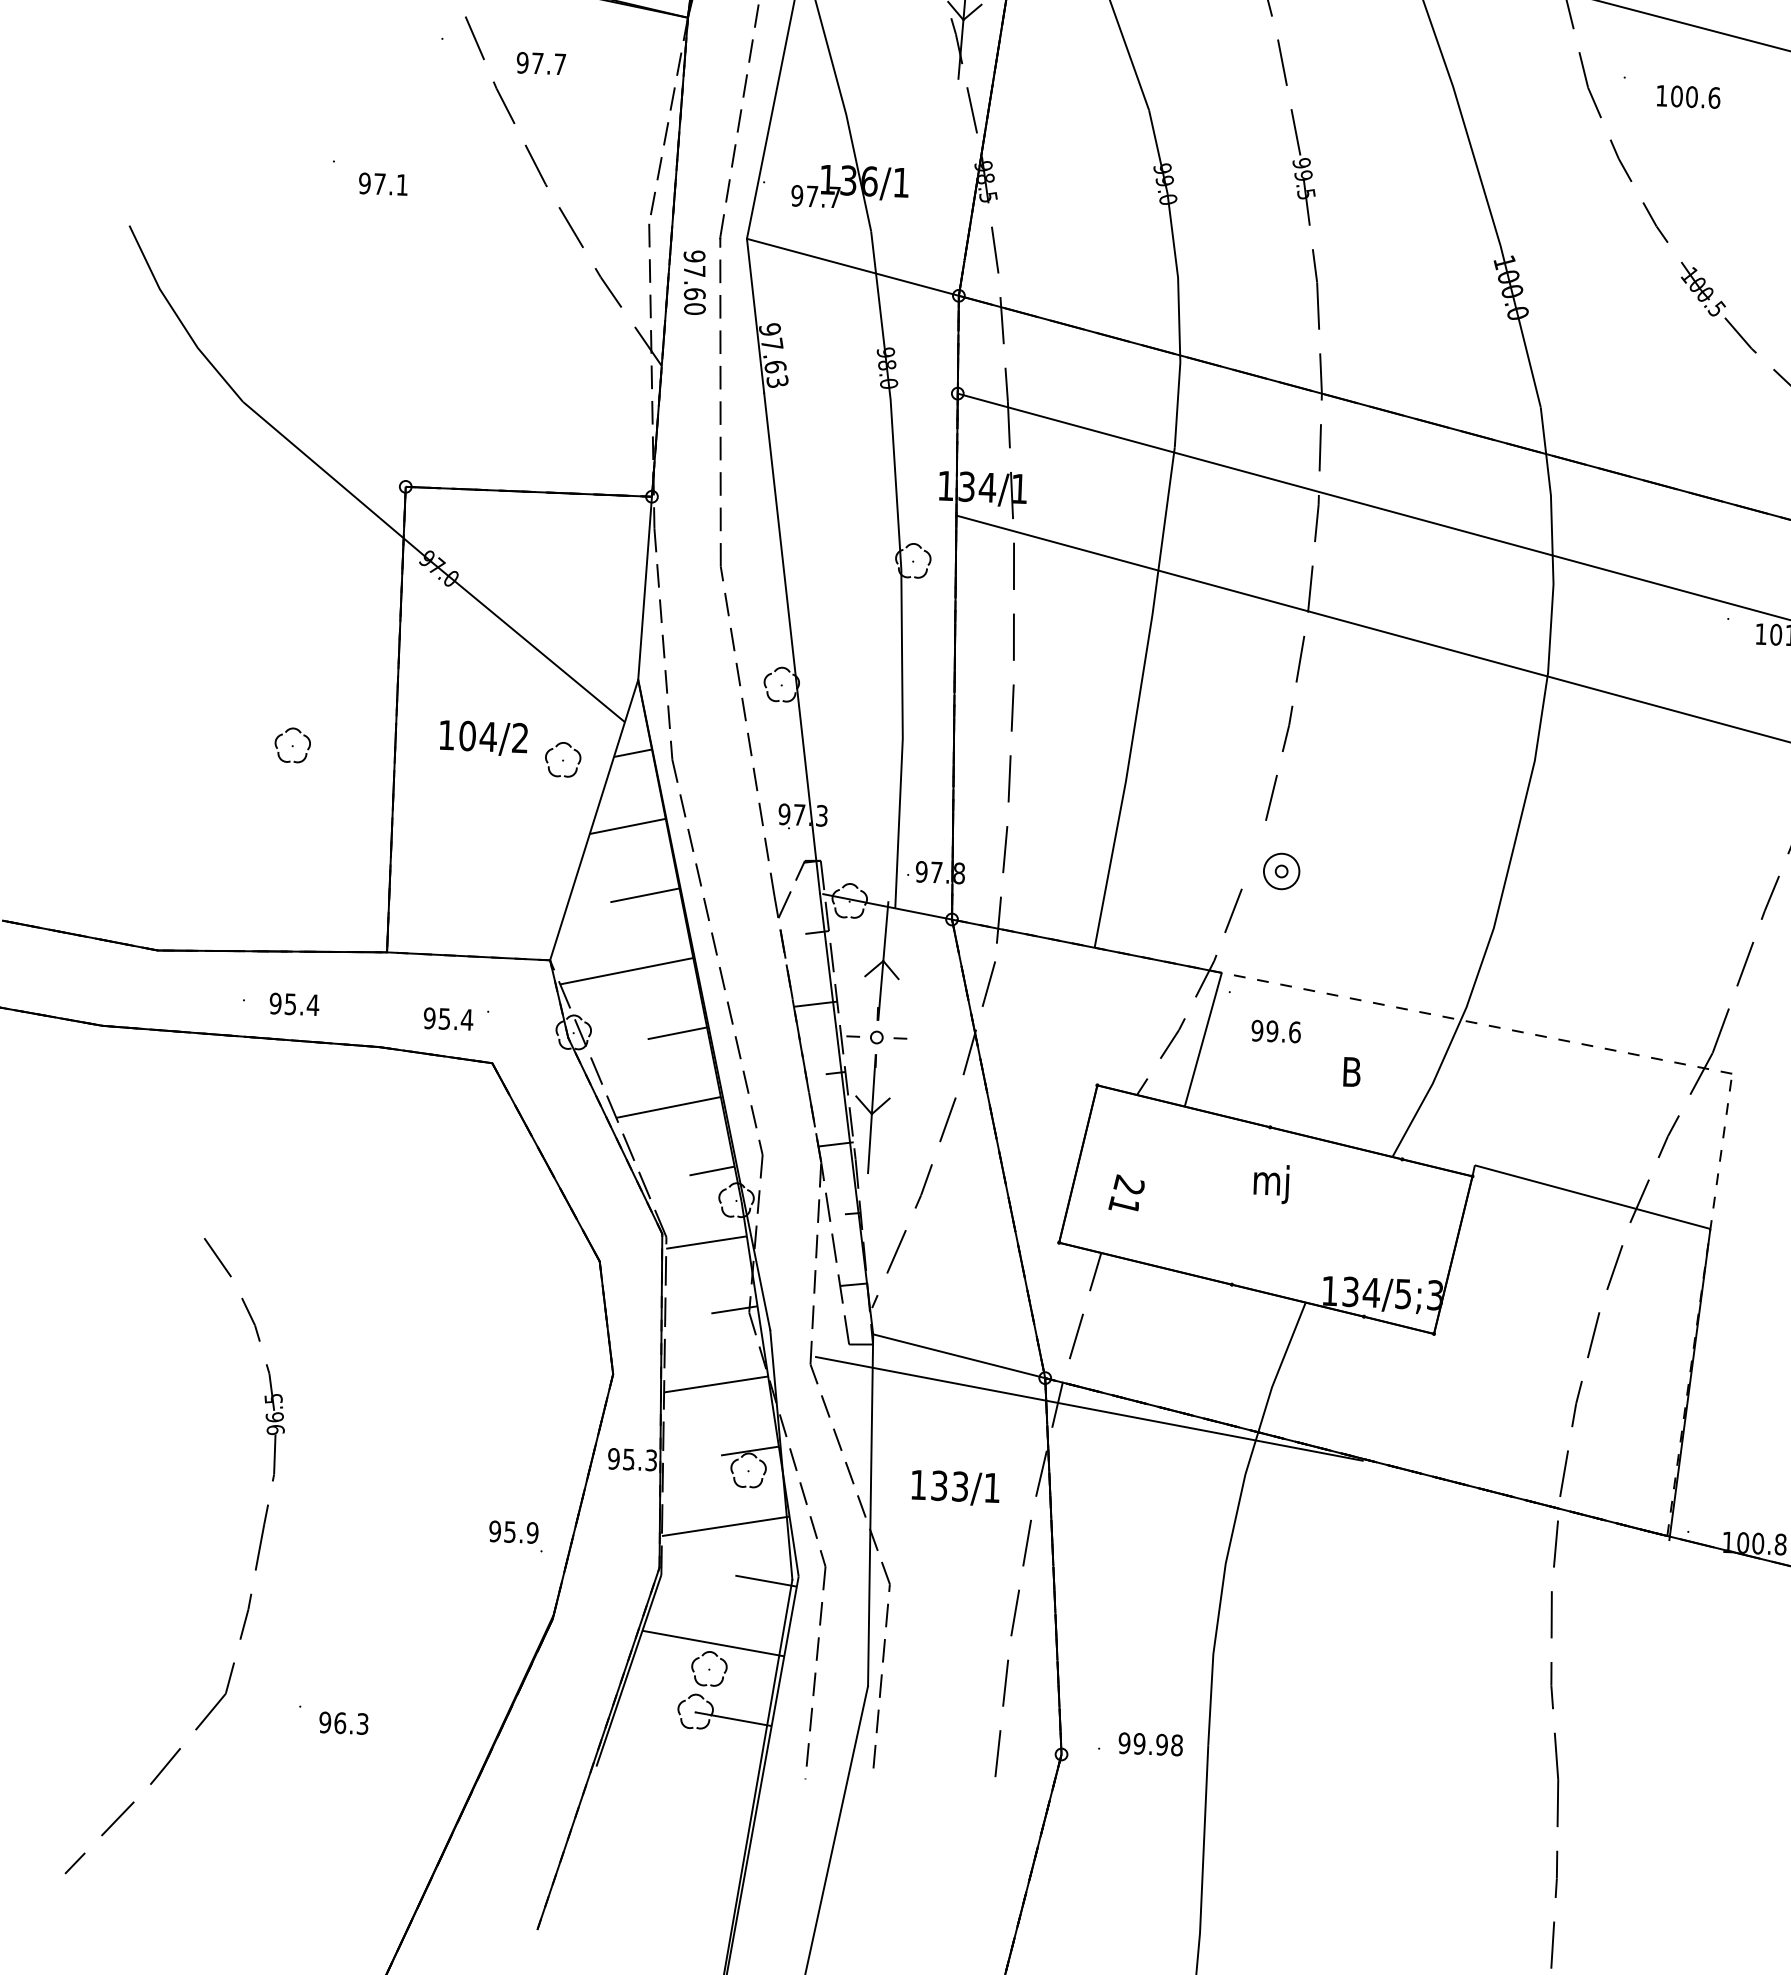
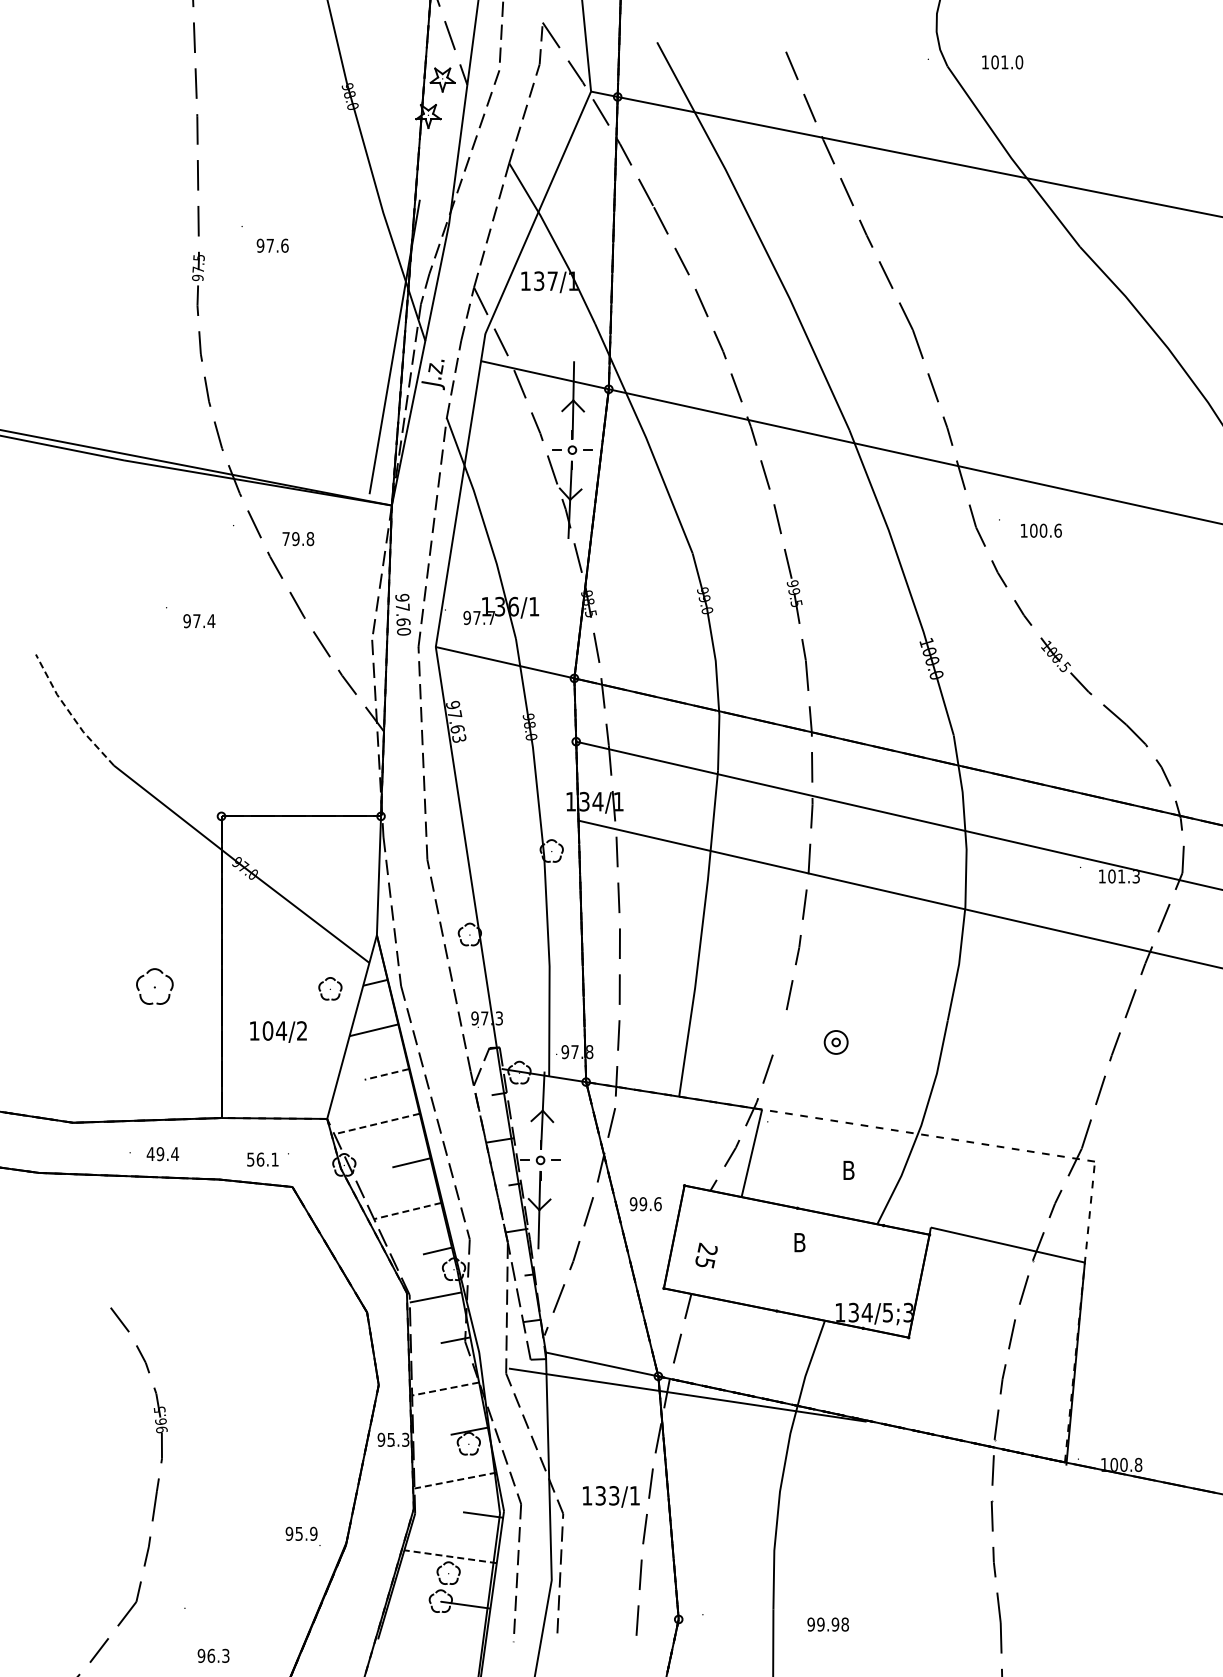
text: (541, 64) -> (298, 539), 97.7 -> 79.8
text: (402, 183) -> (211, 620), 97.1 -> 97.4
text: (693, 282) -> (402, 614), moved
line: (179, 318) -> (70, 713), solid -> dashed
text: (483, 737) -> (278, 1031), moved
part: (293, 745) -> (155, 986), size x1.6
part: (1280, 871) -> (835, 1042), moved
line: (644, 895) -> (386, 1074), solid -> dashed
line: (627, 972) -> (377, 1124), solid -> dashed
text: (282, 1004) -> (155, 1154), 95.4 -> 49.4
text: (449, 1018) -> (263, 1159), 95.4 -> 56.1
text: (1275, 1032) -> (645, 1204), moved
line: (668, 1108) -> (407, 1211), solid -> dashed
text: (1271, 1183) -> (799, 1244), mj -> B
text: (1123, 1205) -> (704, 1262), 21 -> 25
line: (715, 1385) -> (445, 1389), solid -> dashed
text: (955, 1487) -> (611, 1496), moved
line: (725, 1526) -> (455, 1480), solid -> dashed
text: (515, 1534) -> (302, 1535), moved
line: (713, 1643) -> (450, 1556), solid -> dashed
text: (343, 1722) -> (213, 1655), moved
text: (1149, 1744) -> (827, 1624), moved

